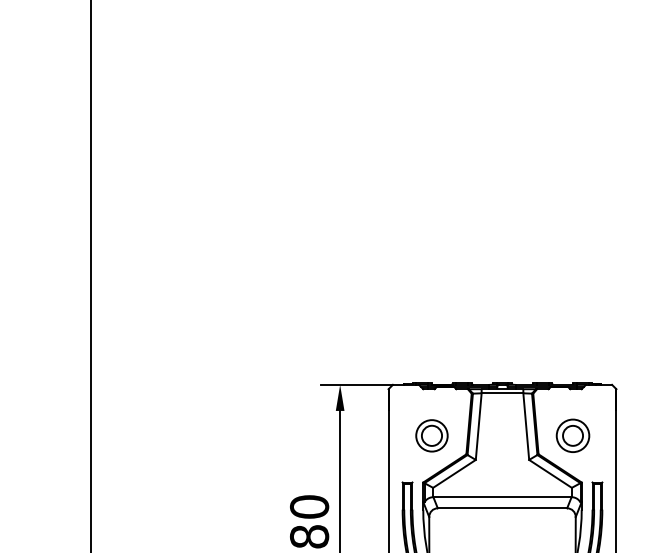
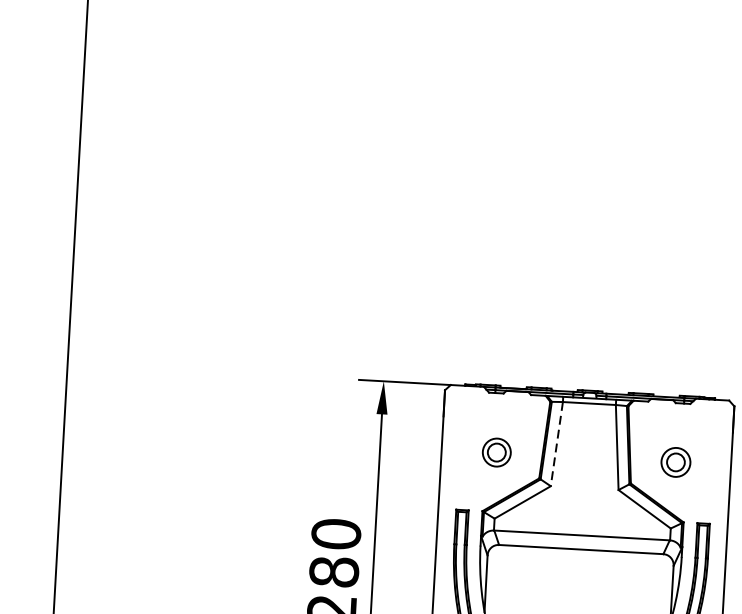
line: (478, 427) -> (556, 445), solid -> dashed
part: (431, 435) -> (496, 452), size x0.7
part: (572, 435) -> (675, 462), size x0.7

